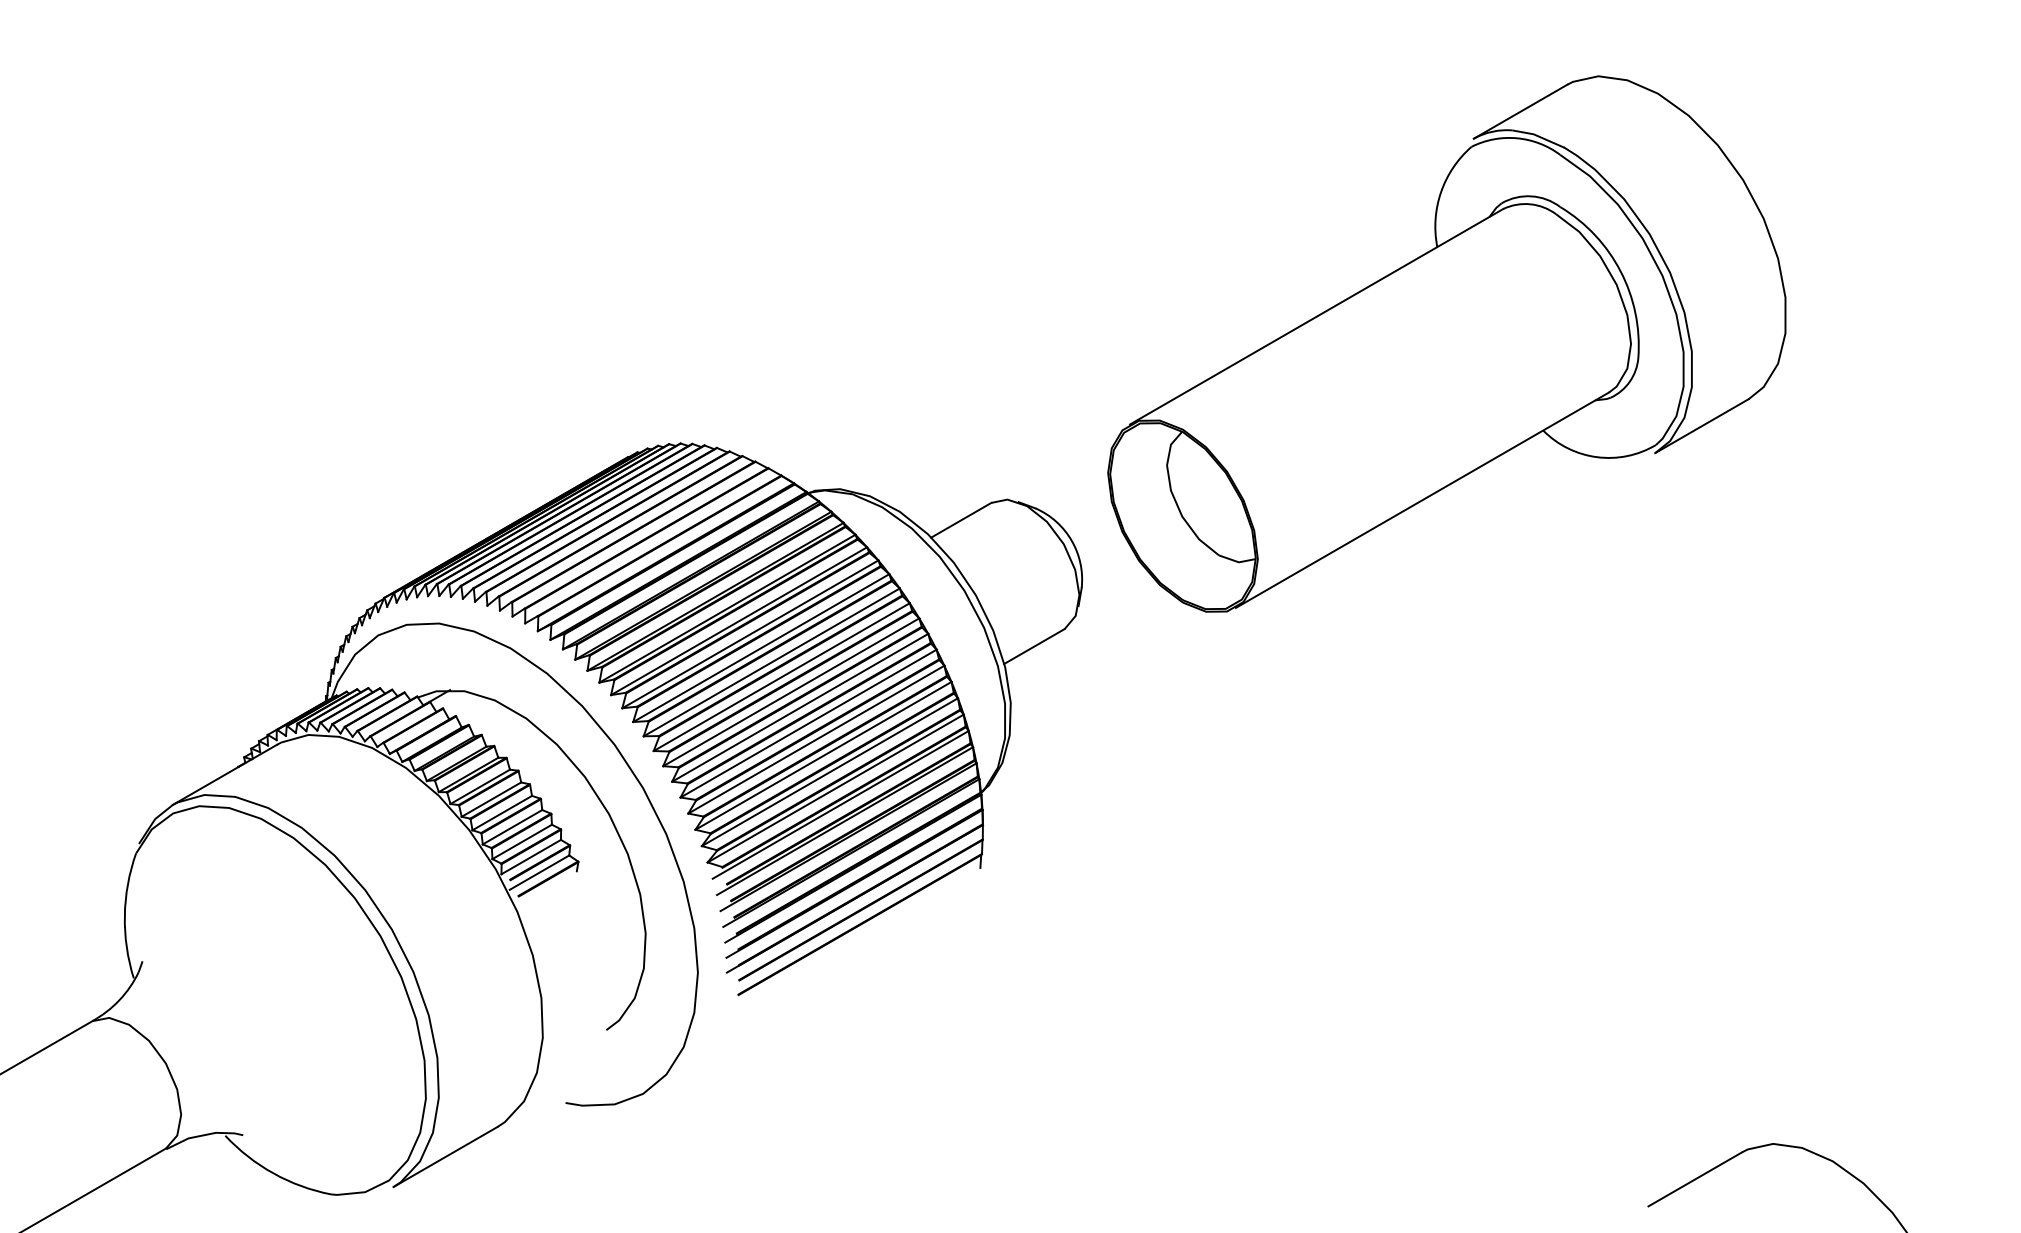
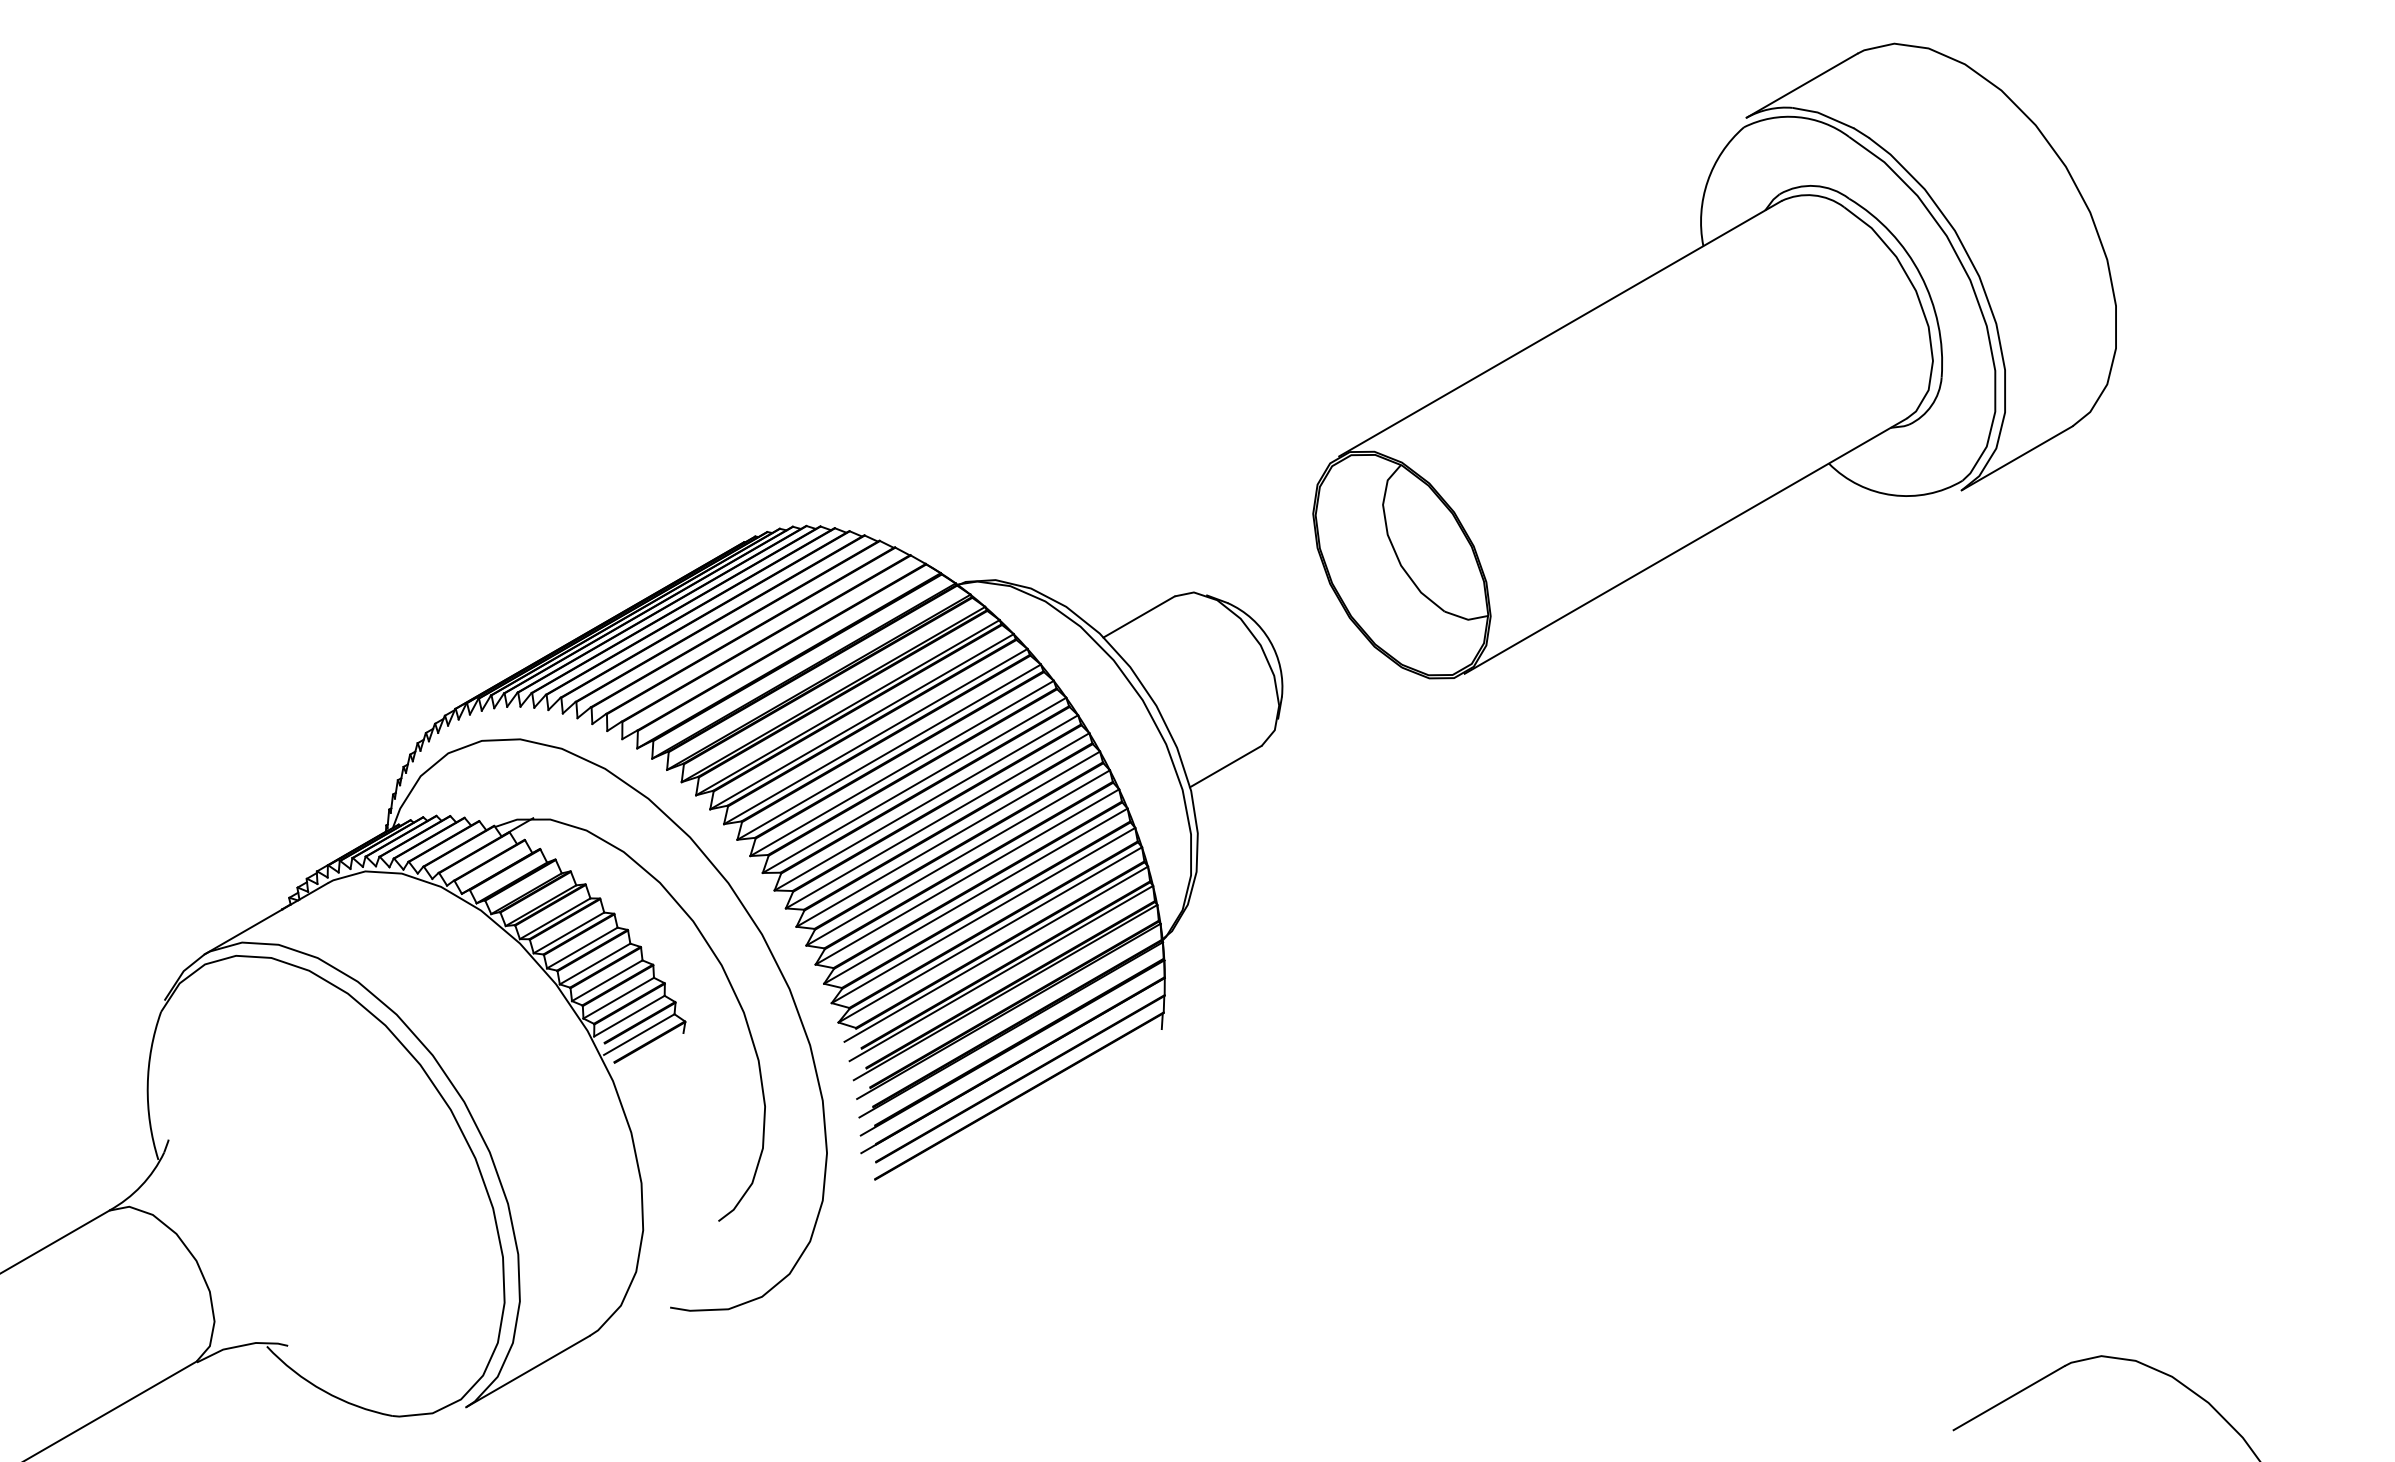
part: (1446, 343) -> (1714, 360), moved

